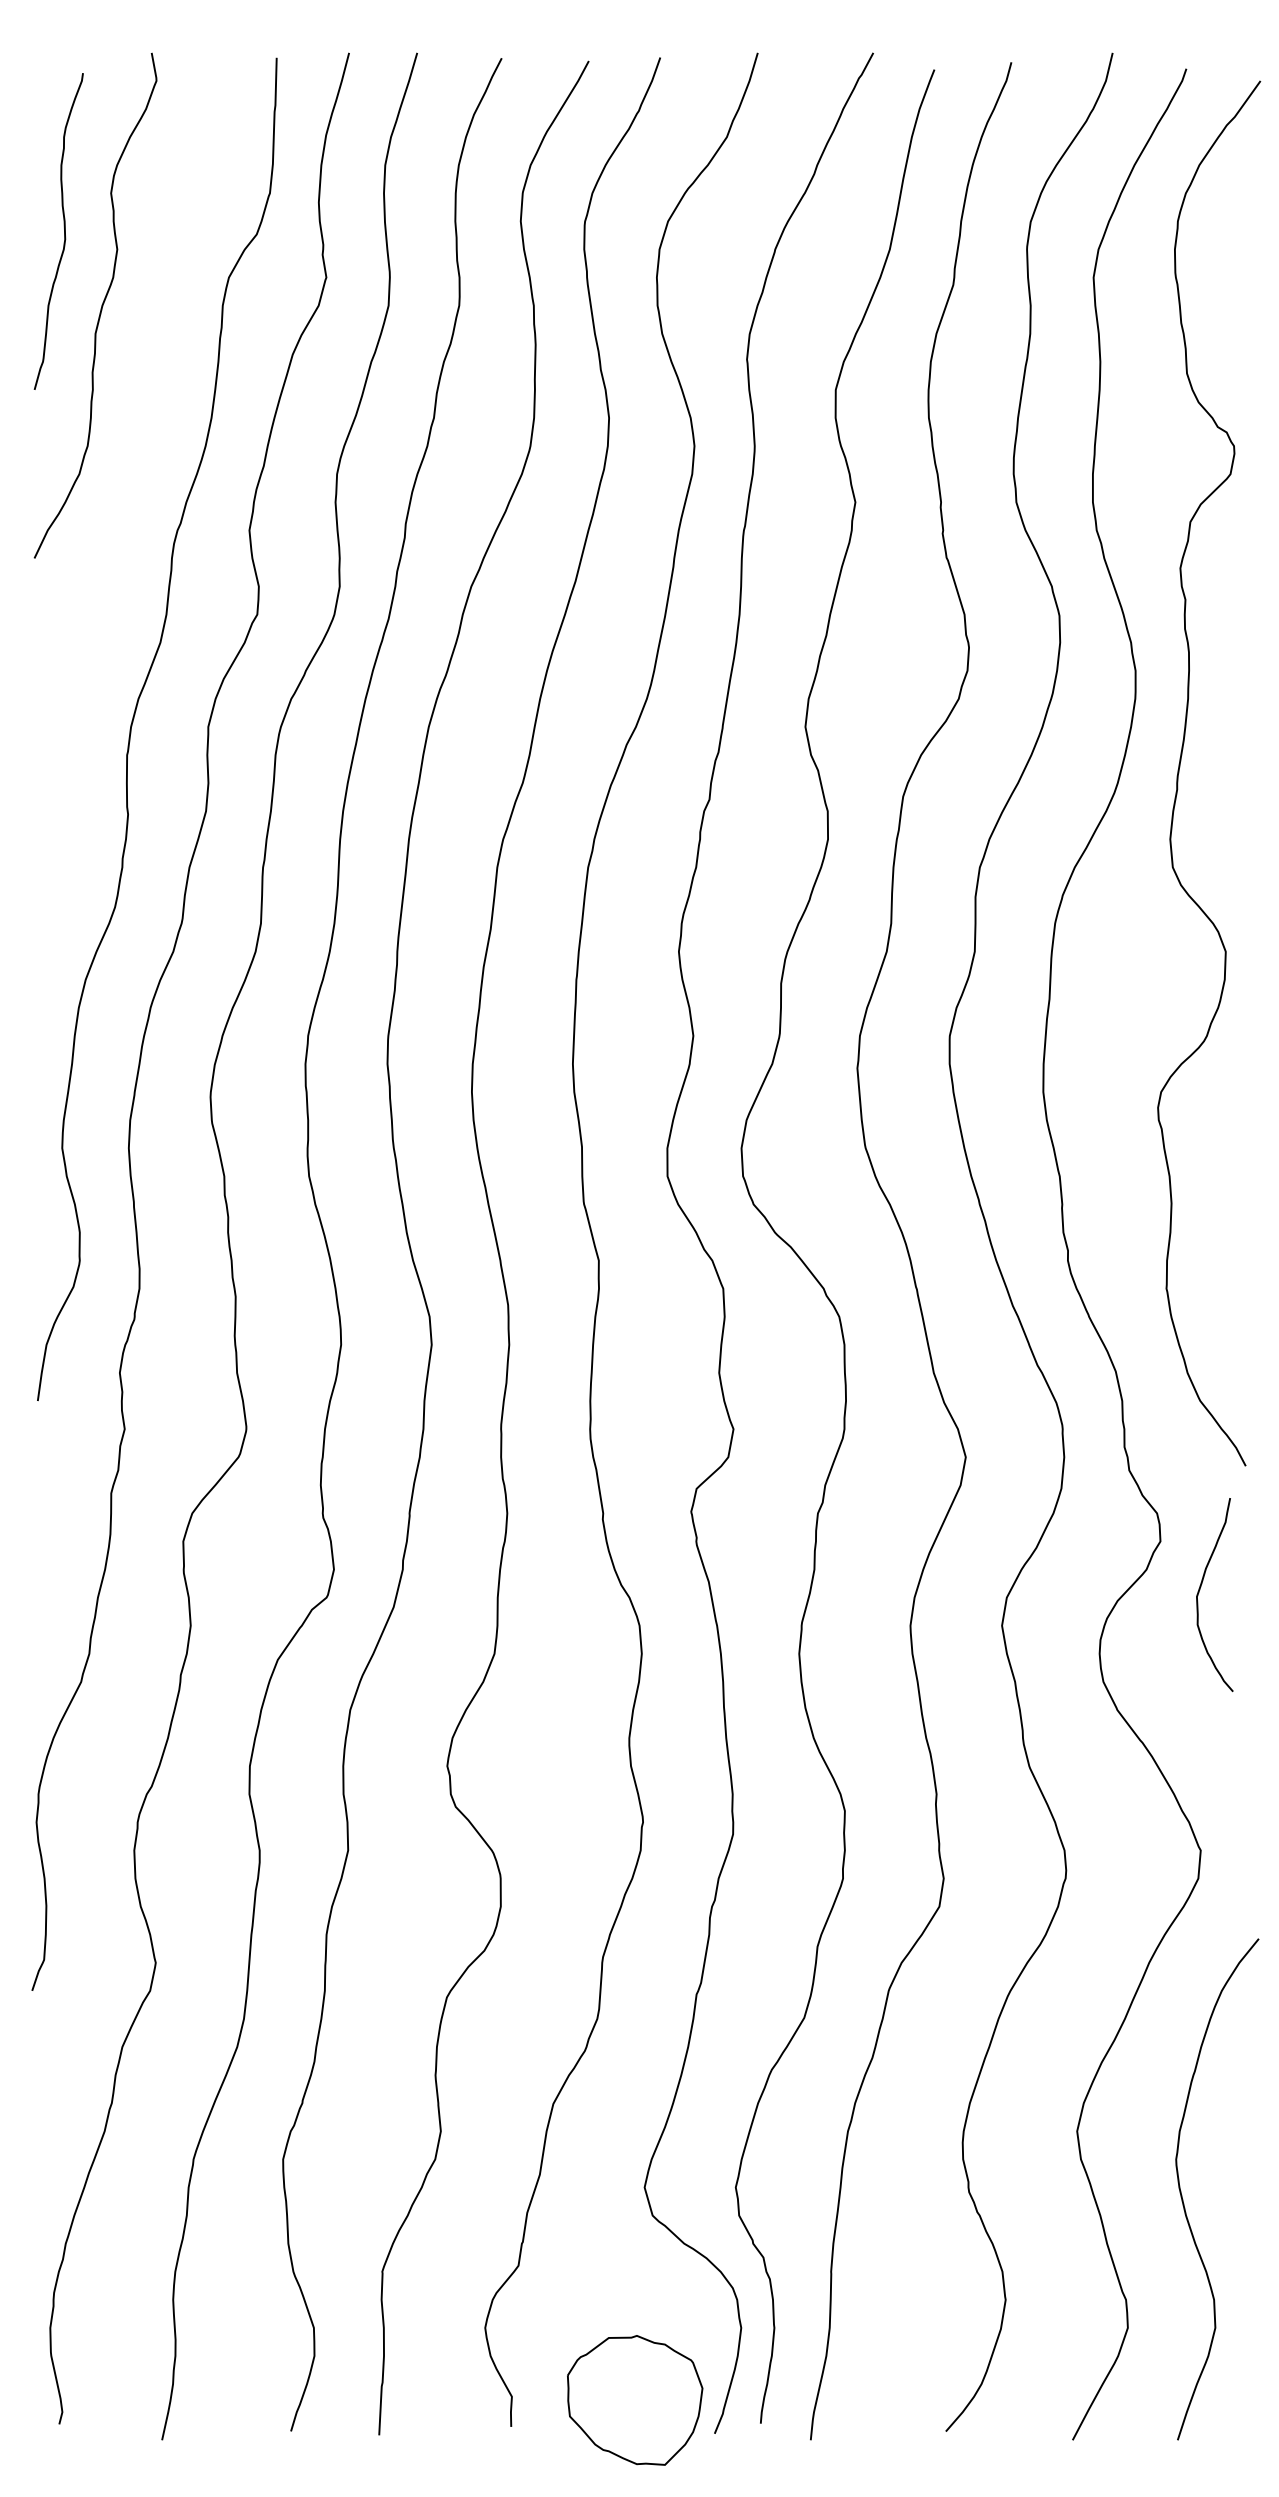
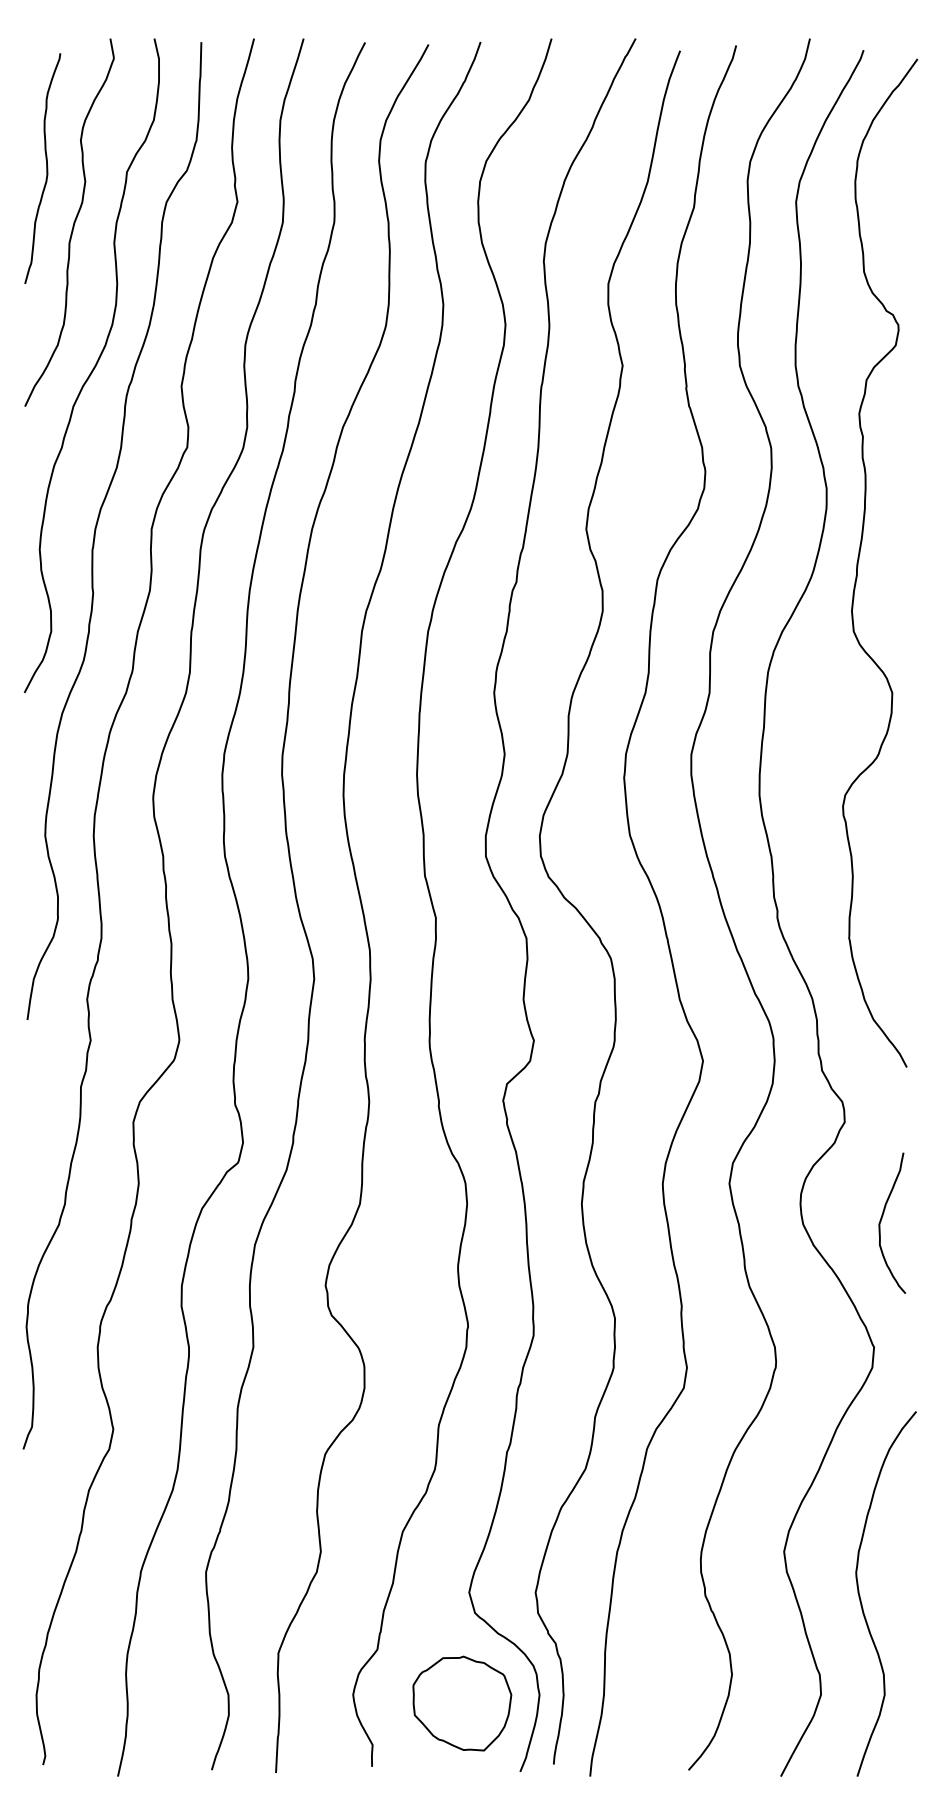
curve: (128, 504) -> (93, 367), added
curve: (1201, 1588) -> (882, 1218), moved
part: (635, 2400) -> (462, 1703), moved

